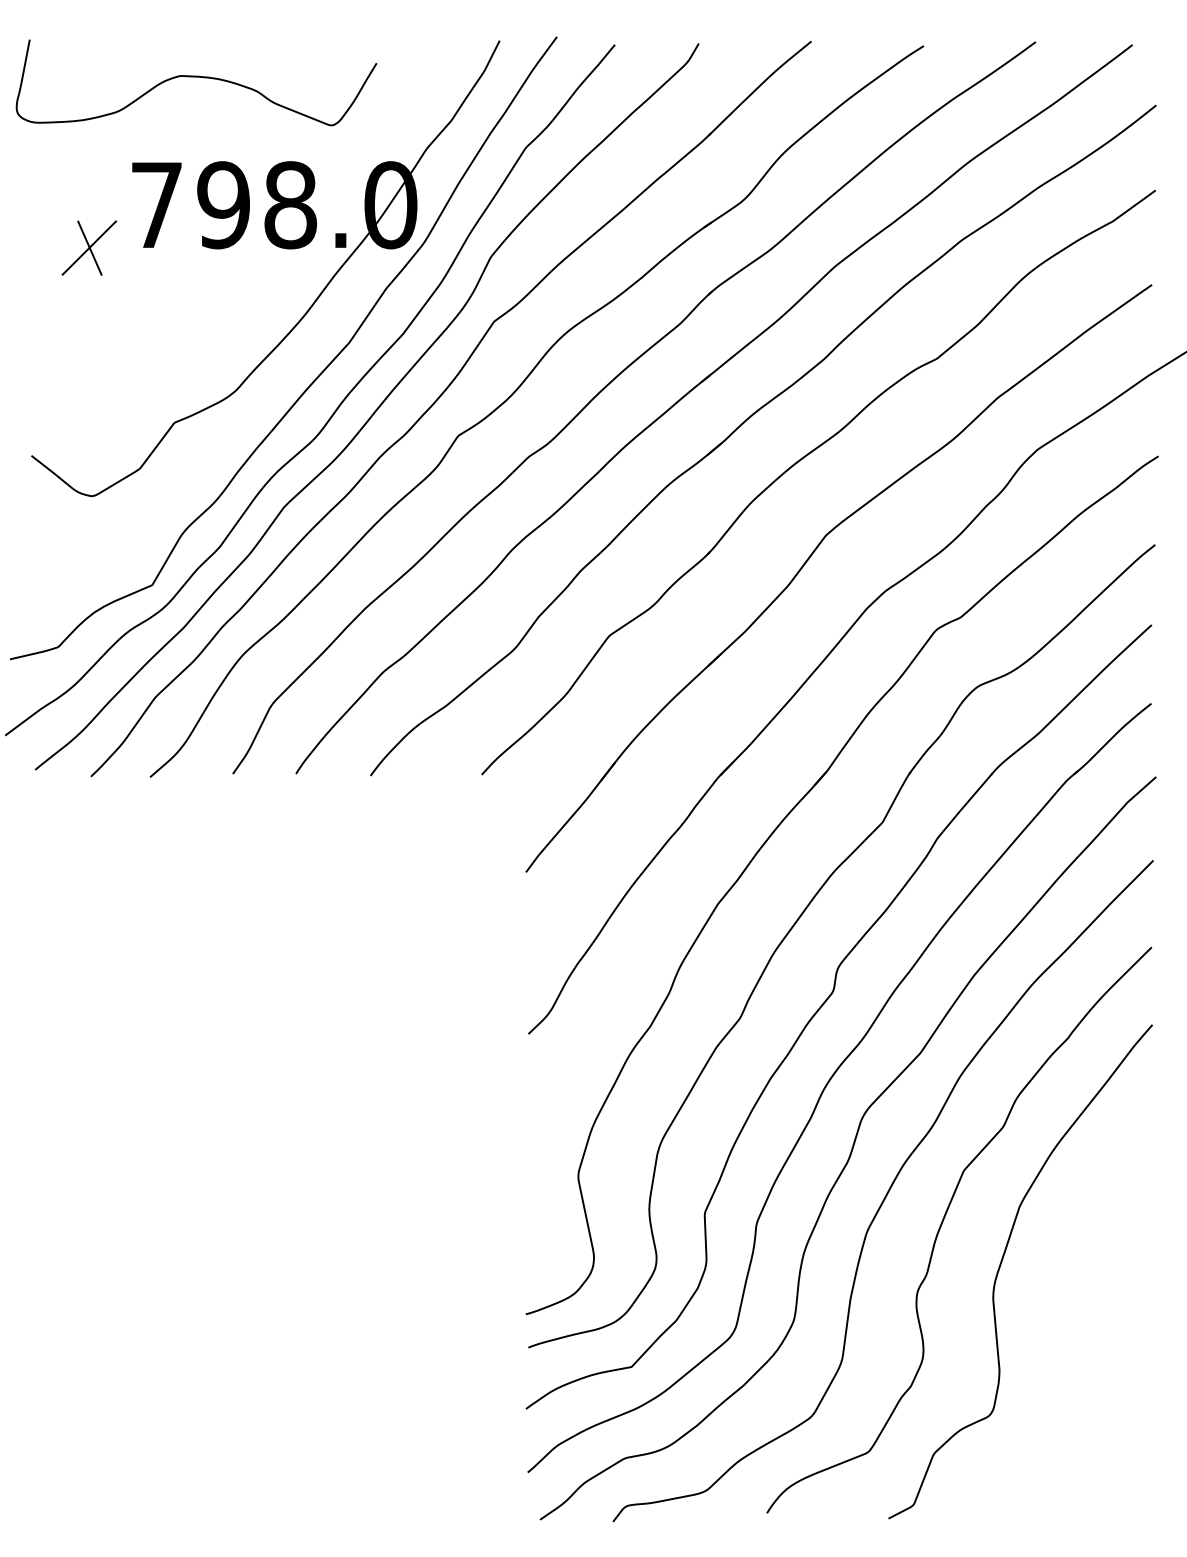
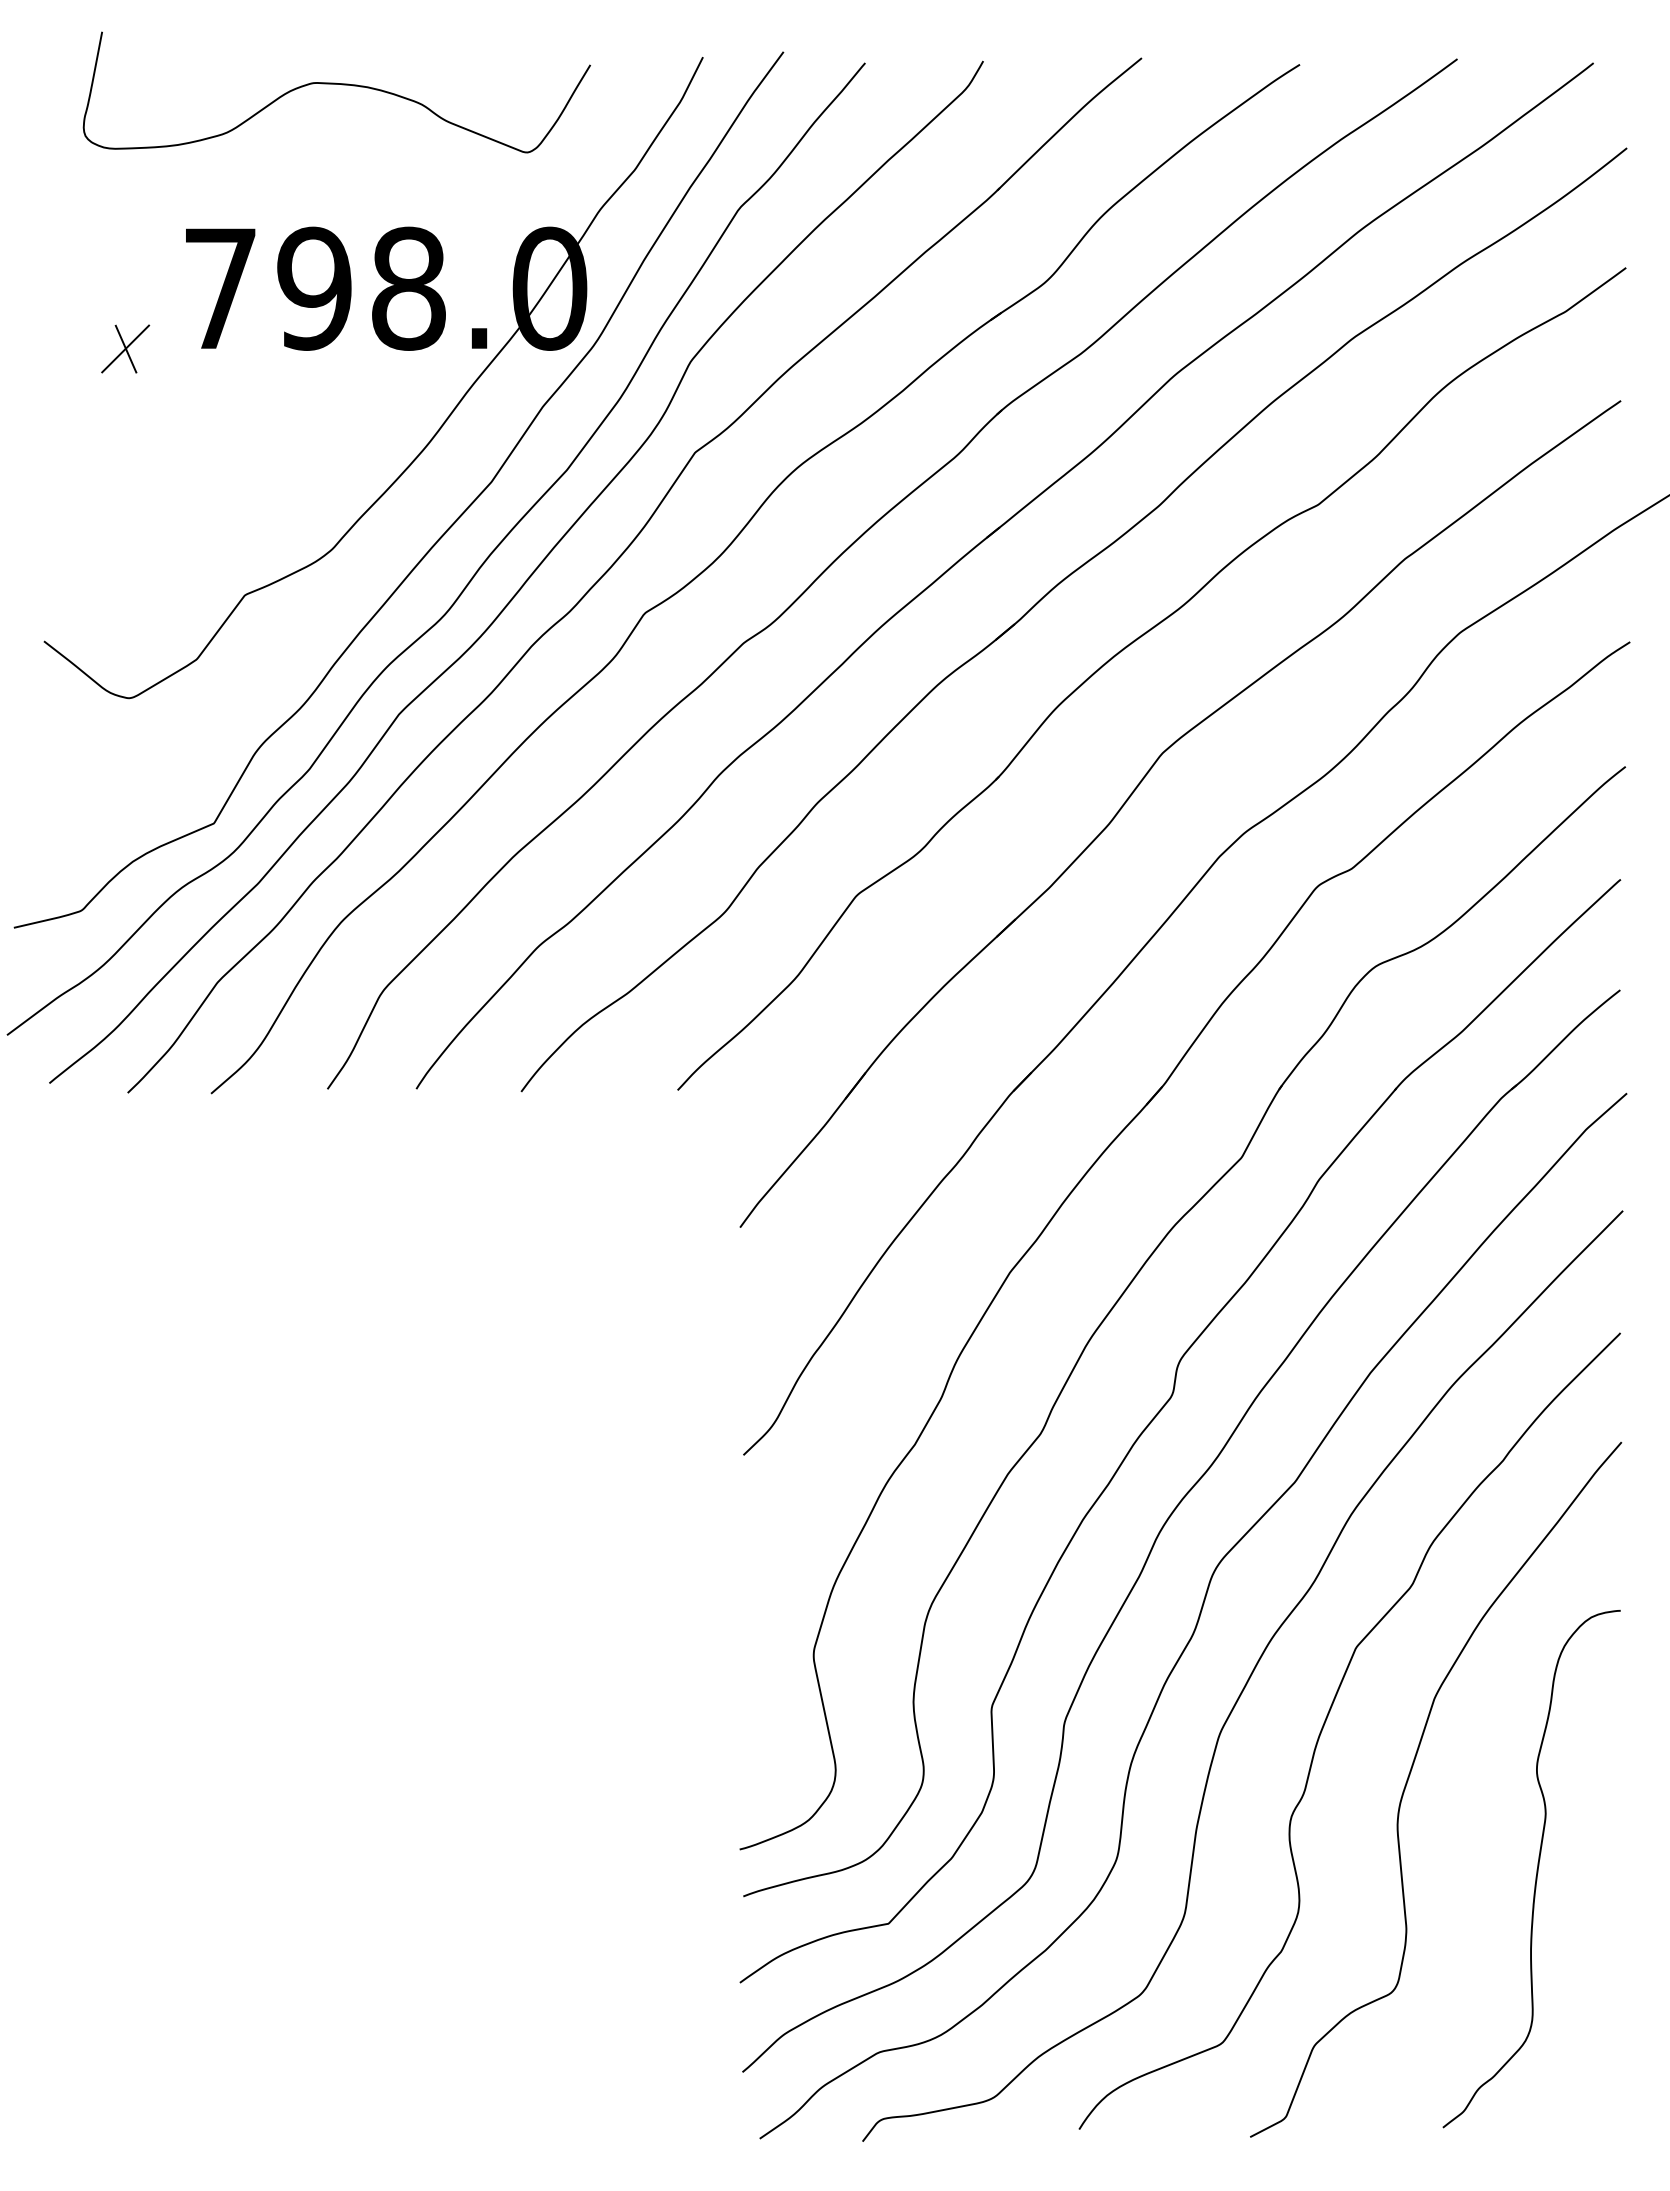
curve: (196, 77) -> (336, 85), moved
part: (89, 247) -> (125, 348), size x0.62
curve: (1091, 1329) -> (1535, 1870), added

